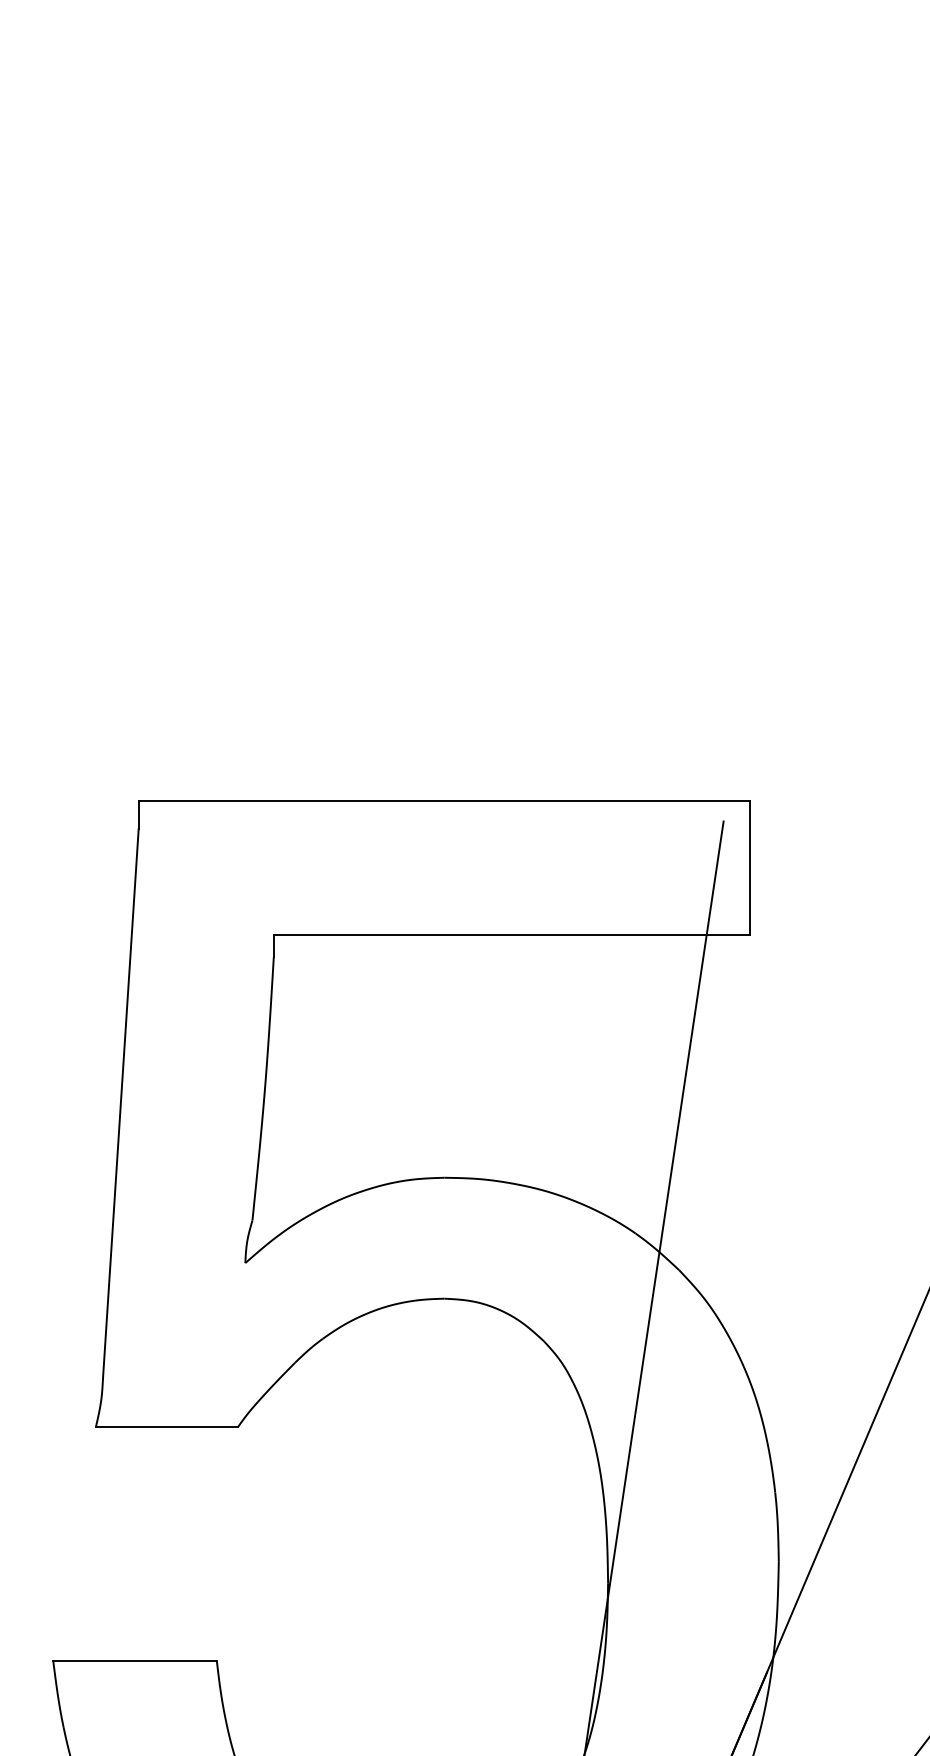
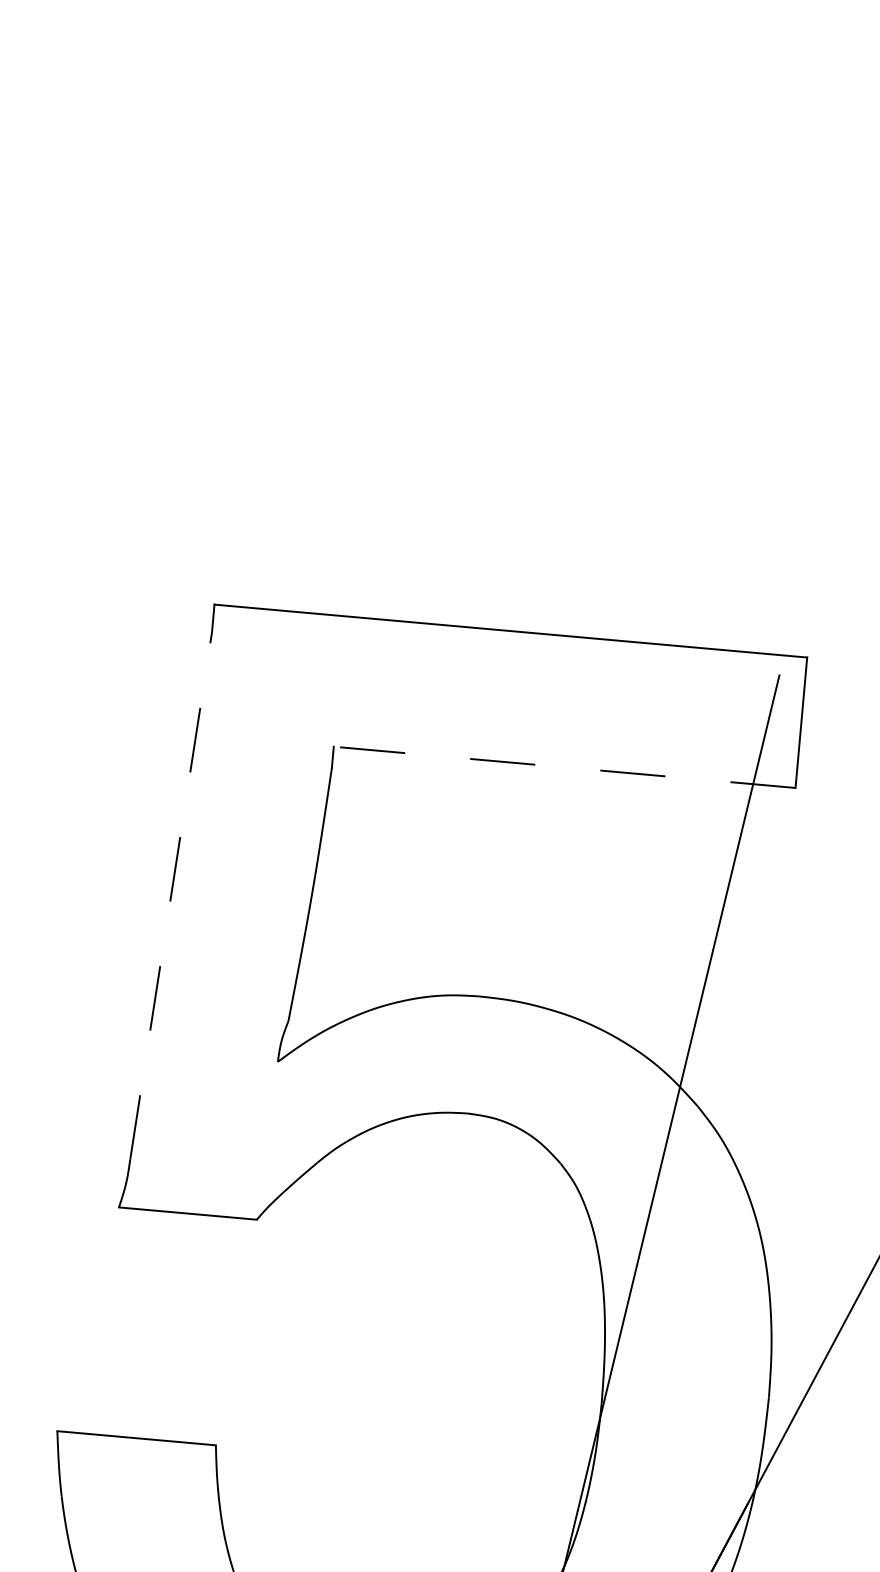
line: (511, 935) -> (564, 767), solid -> dashed
line: (120, 1102) -> (170, 895), solid -> dashed

